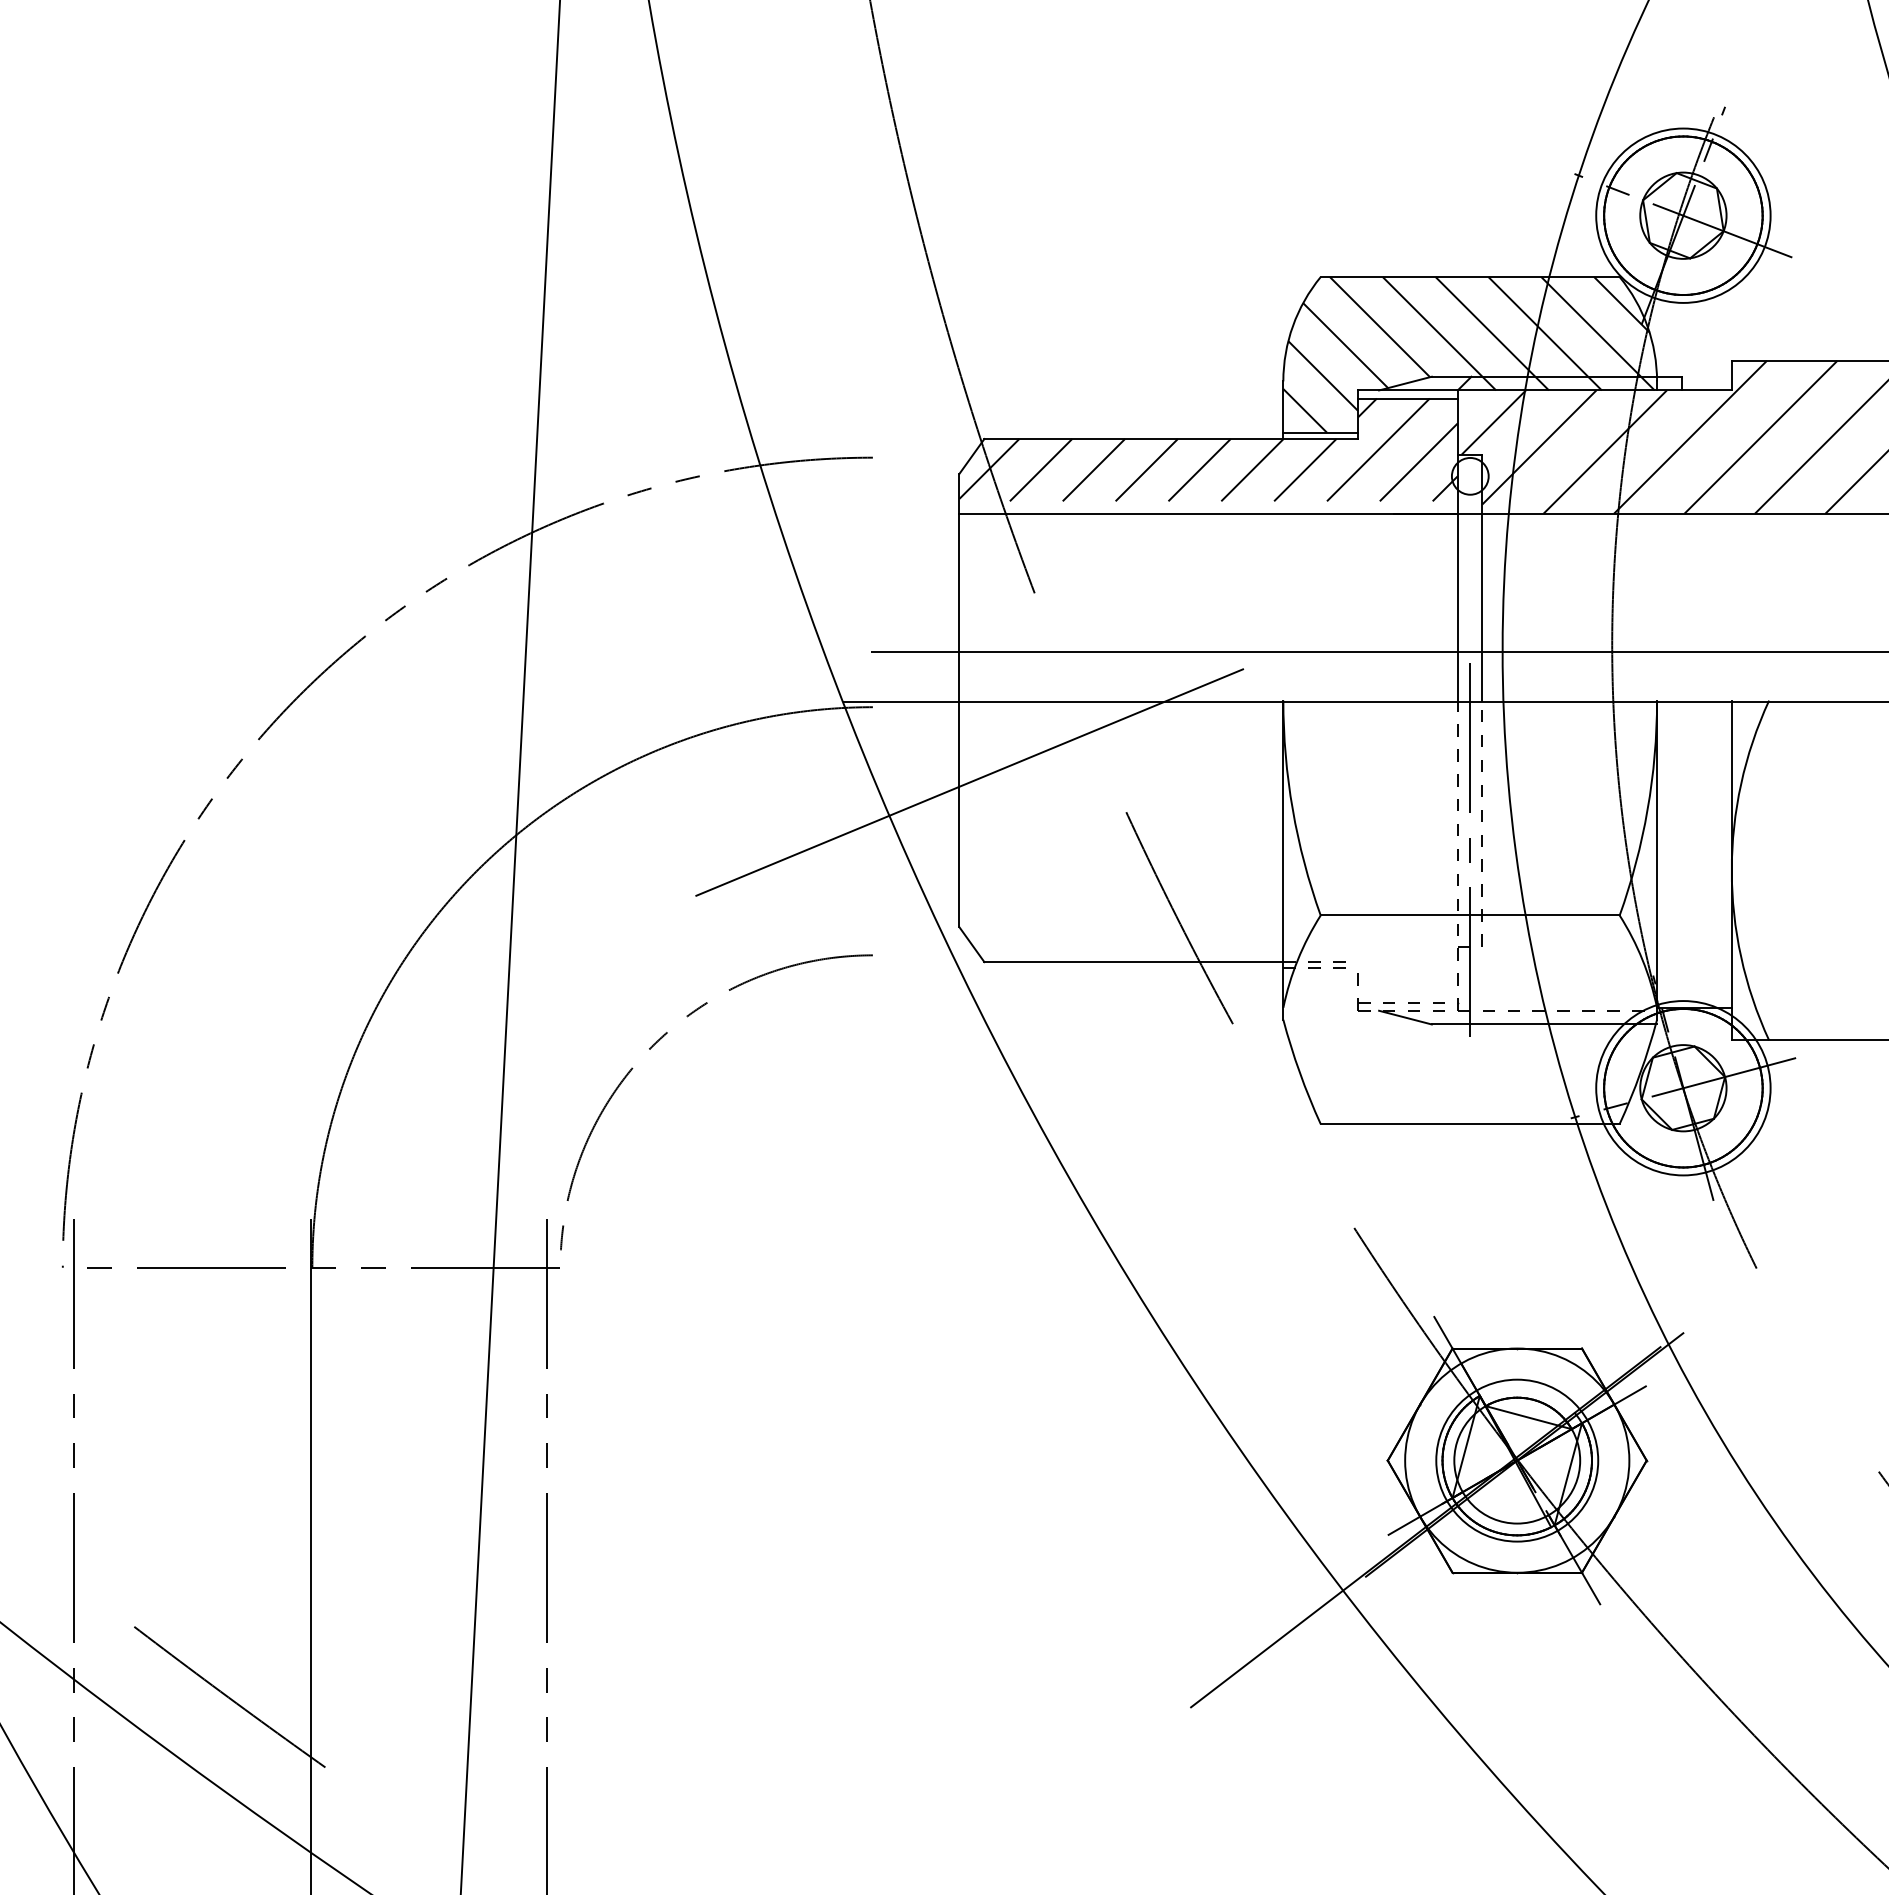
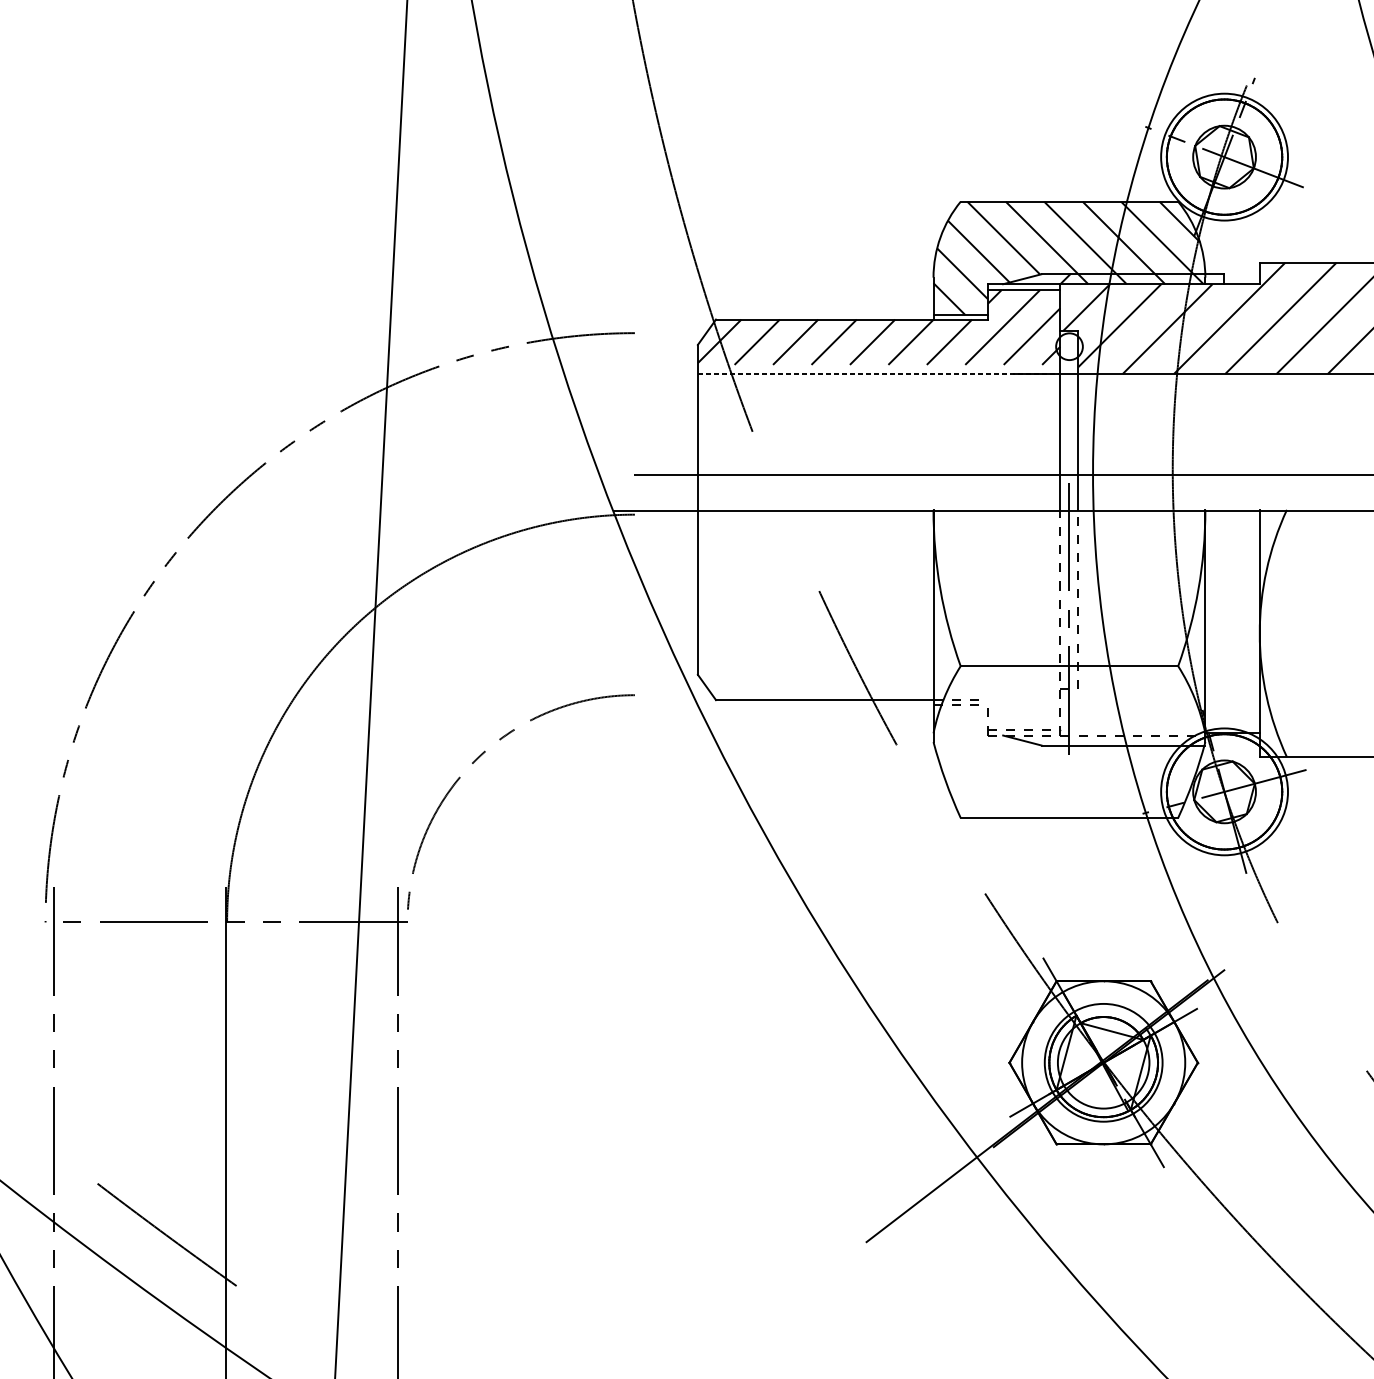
line: (1209, 513) -> (879, 373), solid -> dashed
line: (969, 782) -> (705, 569), removed

